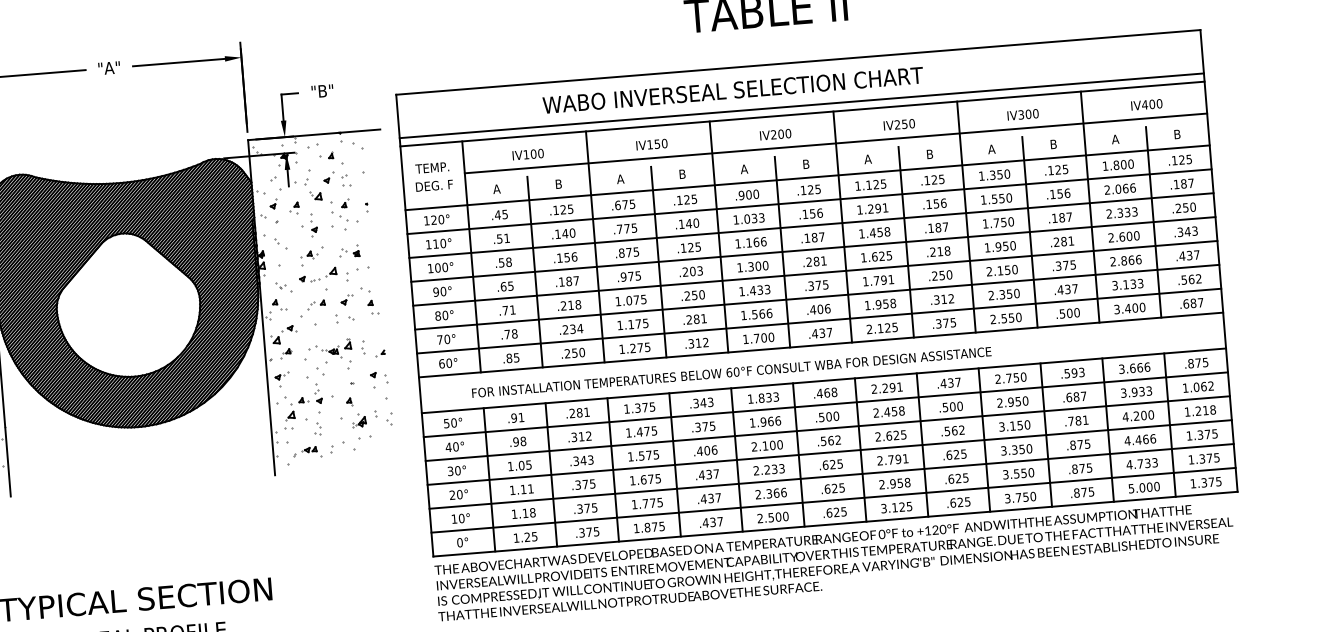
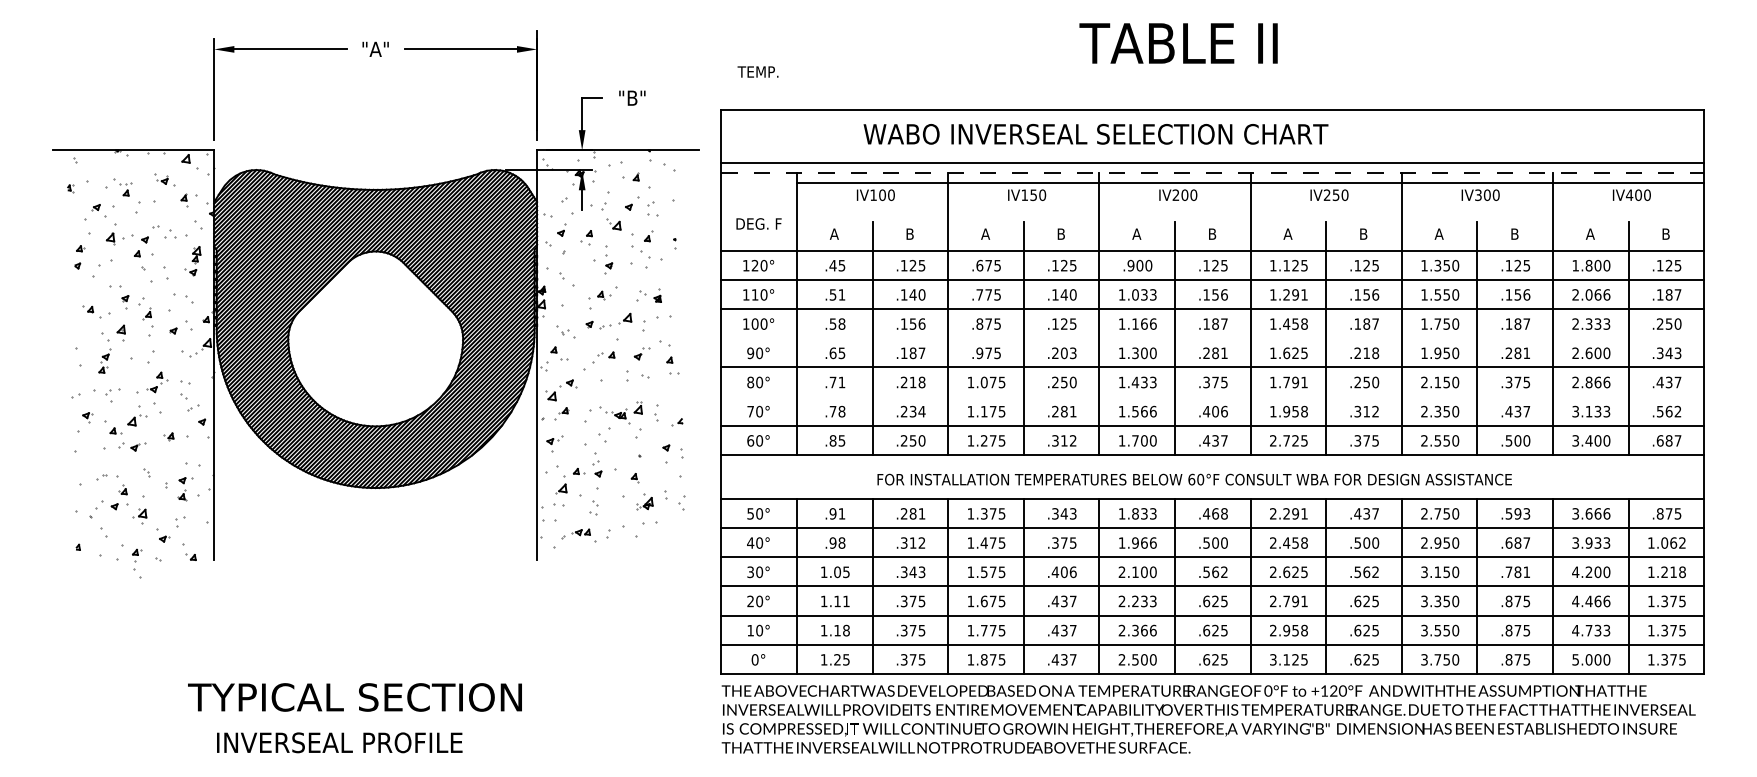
text: (732, 90) -> (1095, 134), moved
line: (802, 113) -> (1213, 172), solid -> dashed
line: (835, 143) -> (1250, 182), moved
text: (431, 167) -> (757, 71), moved
line: (813, 249) -> (1212, 338), removed
line: (816, 297) -> (1212, 396), removed
text: (880, 328) -> (1286, 440), 2.125 -> 2.725
text: (731, 372) -> (1194, 479), moved

